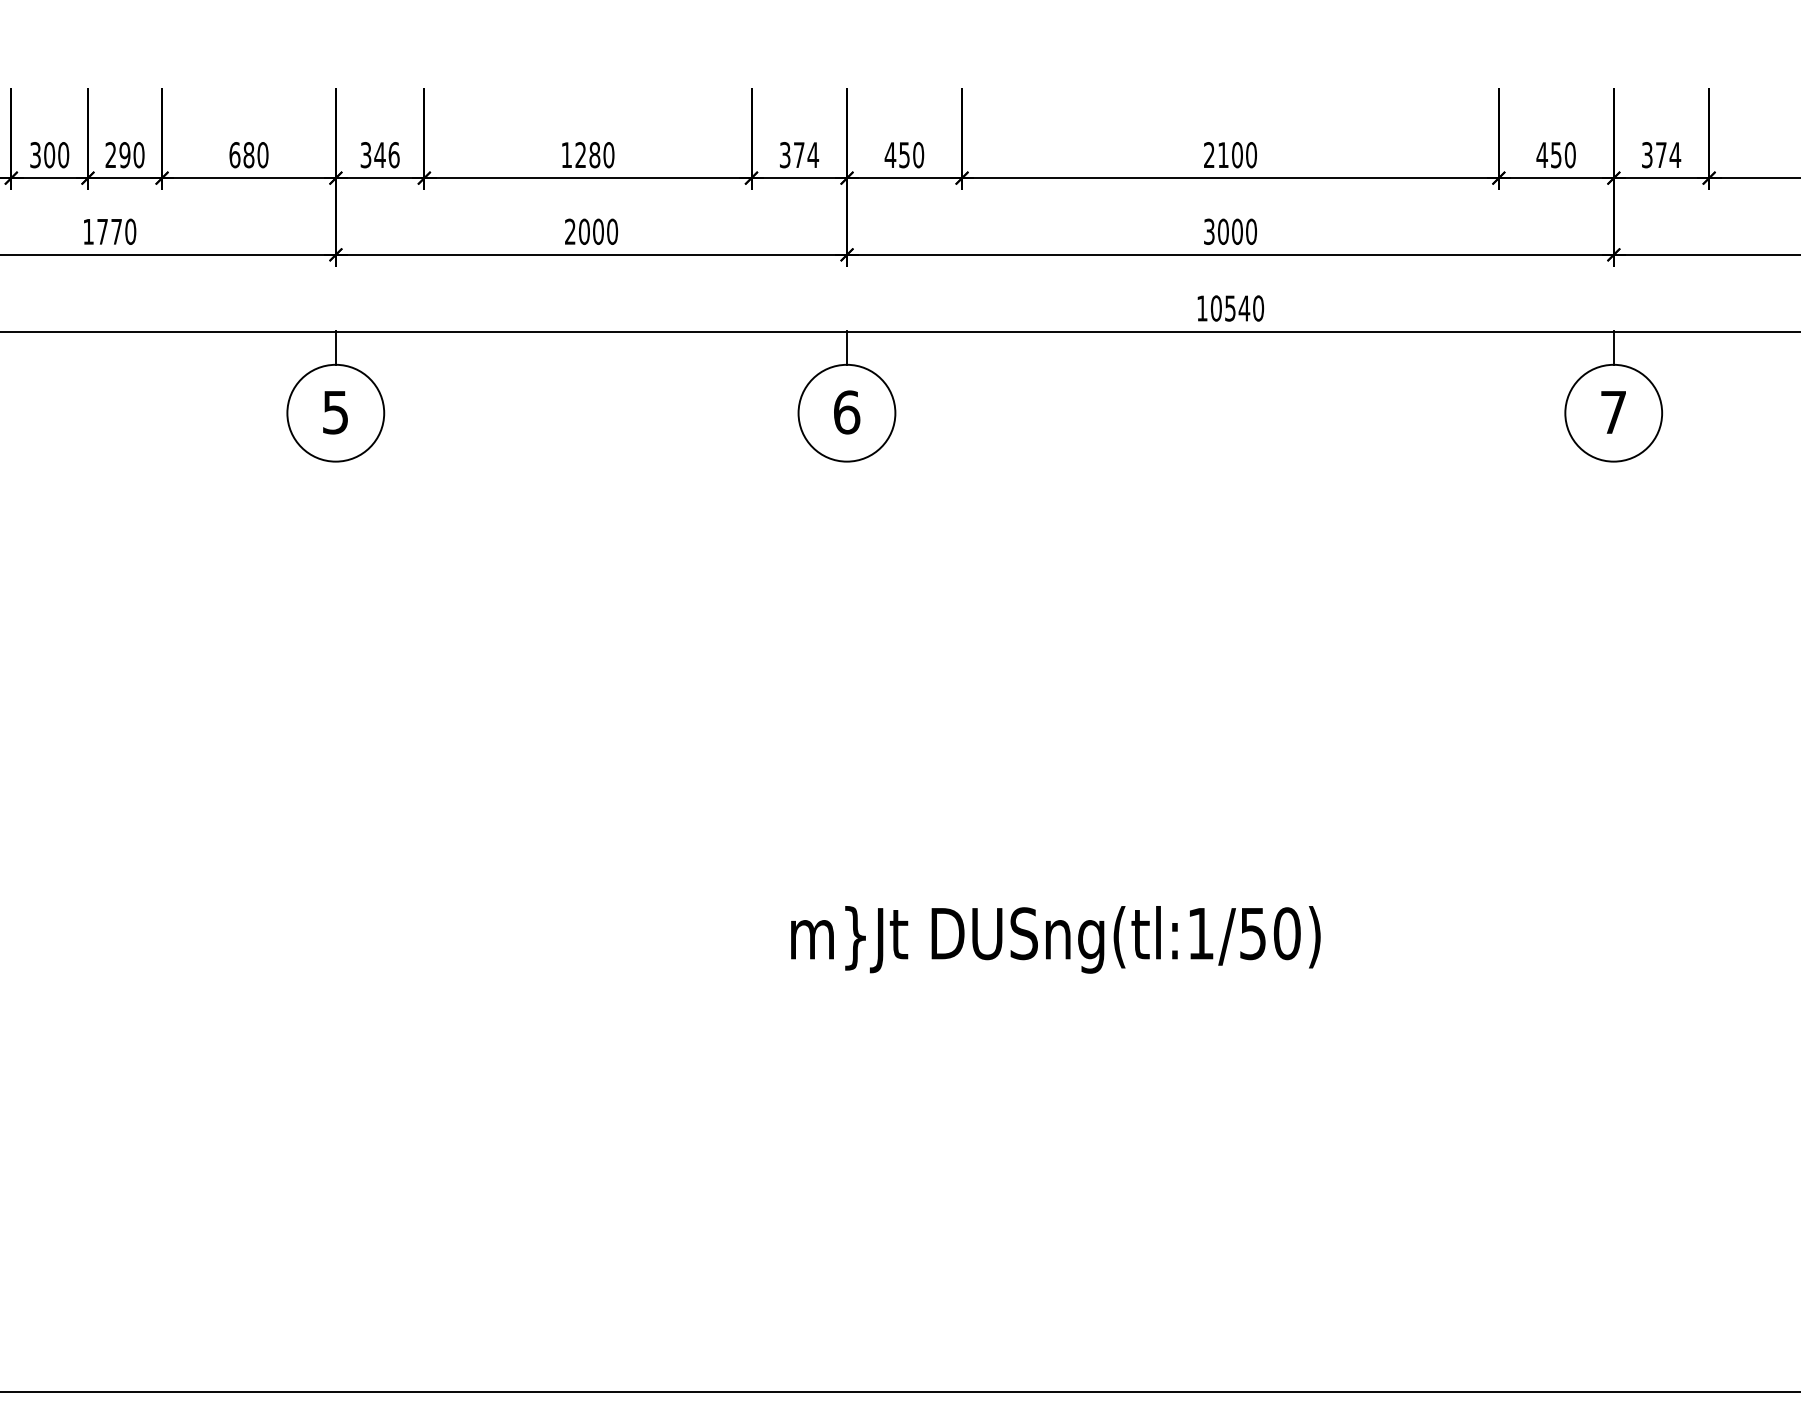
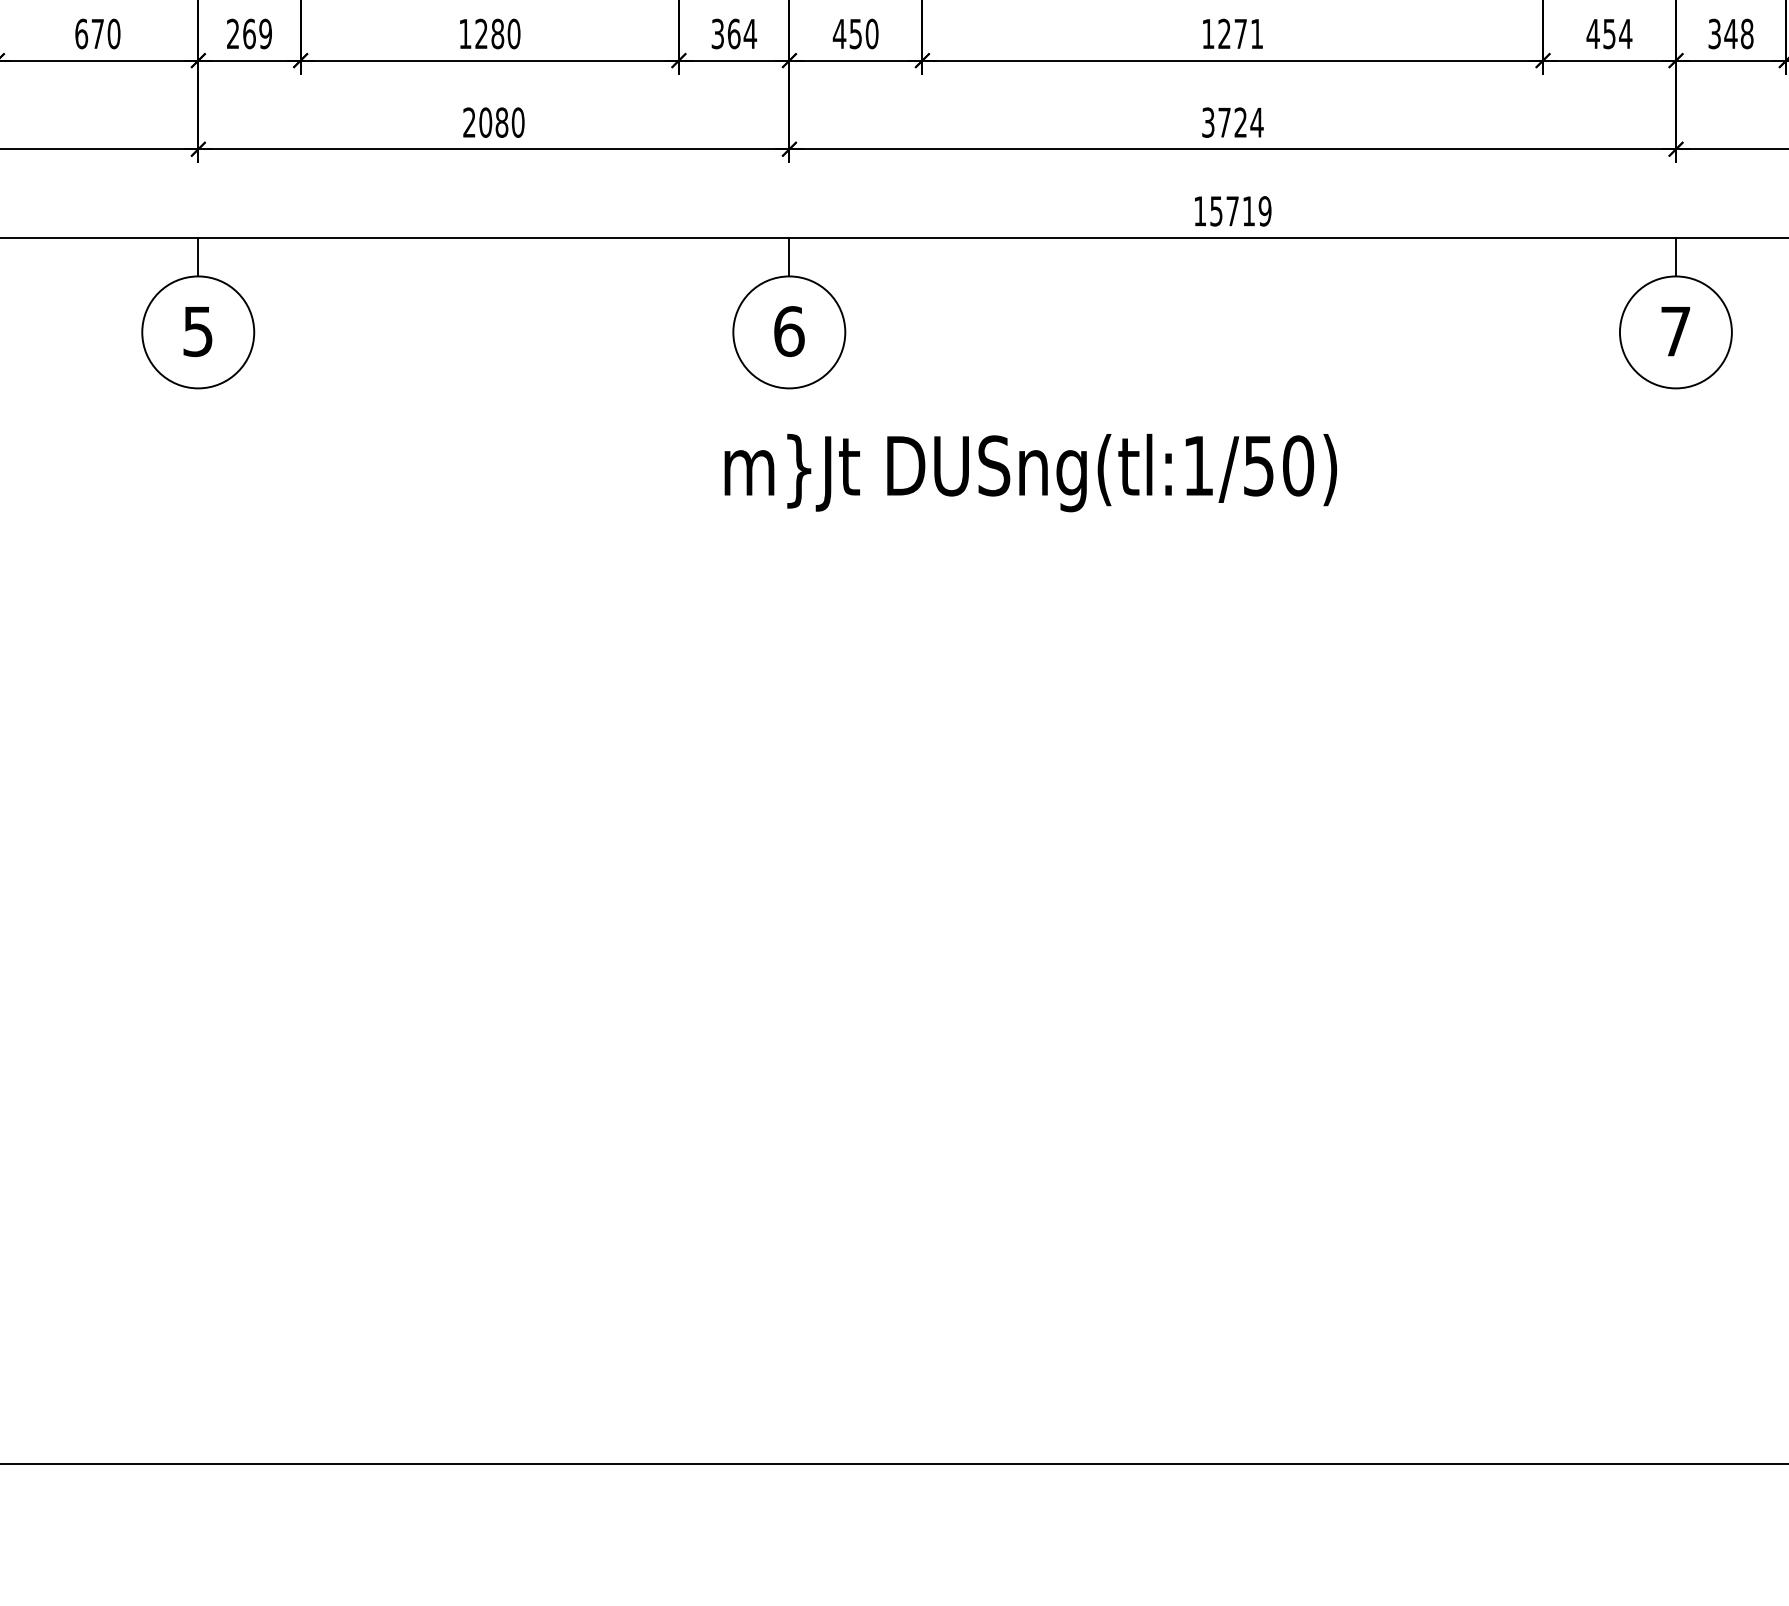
text: (248, 155) -> (97, 34), 680 -> 670
text: (379, 155) -> (248, 34), 346 -> 269
text: (798, 155) -> (733, 34), 374 -> 364
text: (1230, 155) -> (1232, 34), 2100 -> 1271
text: (1570, 155) -> (1625, 34), 450 -> 454
text: (1668, 155) -> (1739, 34), 374 -> 348
text: (598, 231) -> (502, 122), 2000 -> 2080
text: (1237, 231) -> (1240, 122), 3000 -> 3724
text: (1236, 308) -> (1239, 211), 10540 -> 15719
text: (1055, 939) -> (1030, 472), moved

